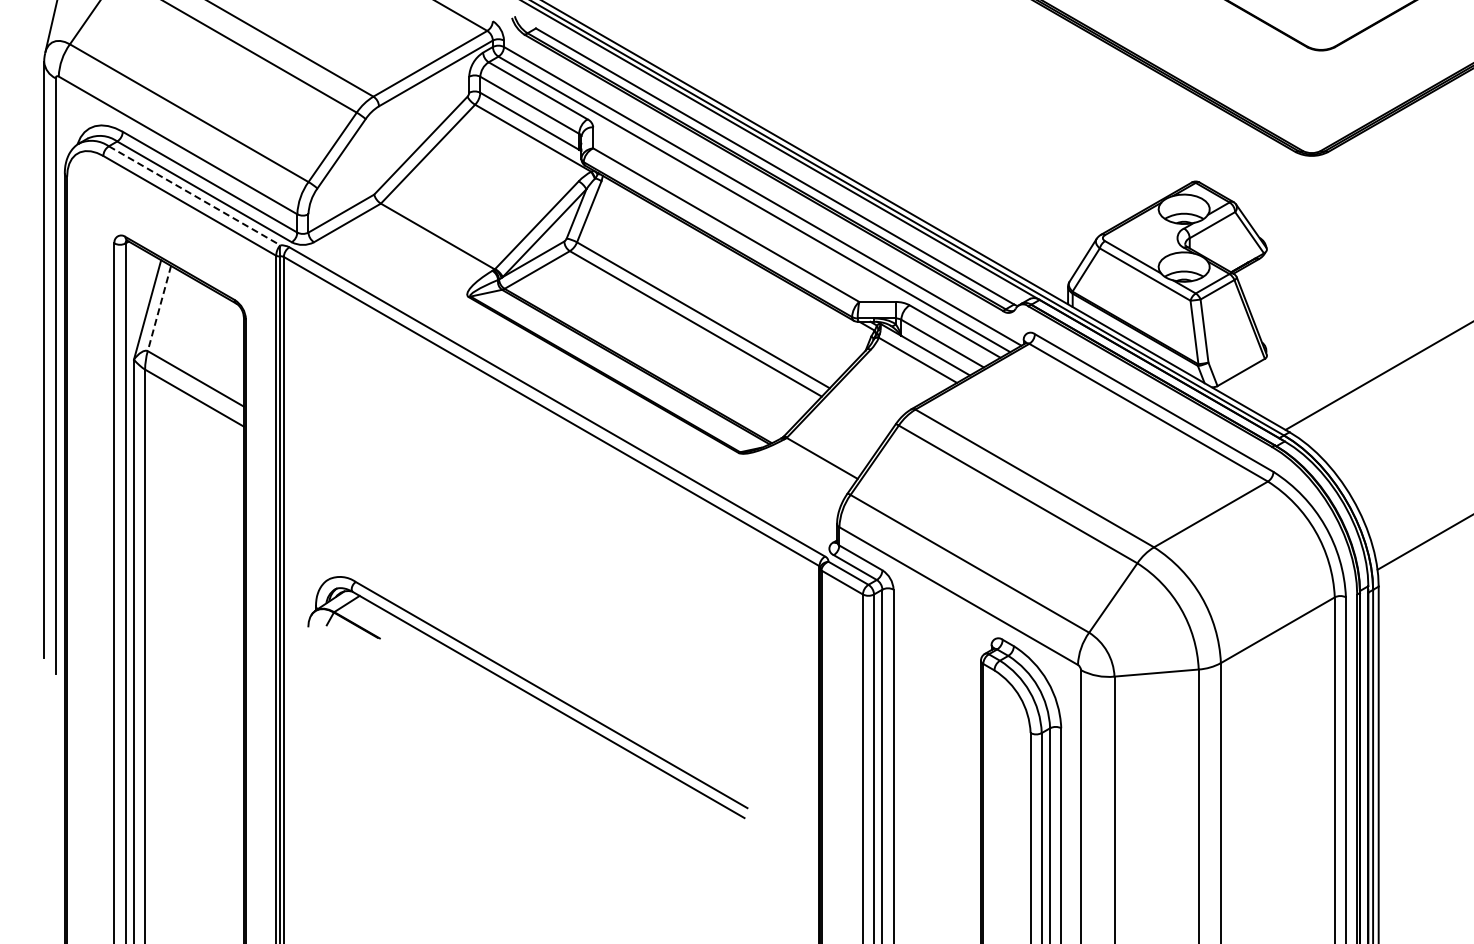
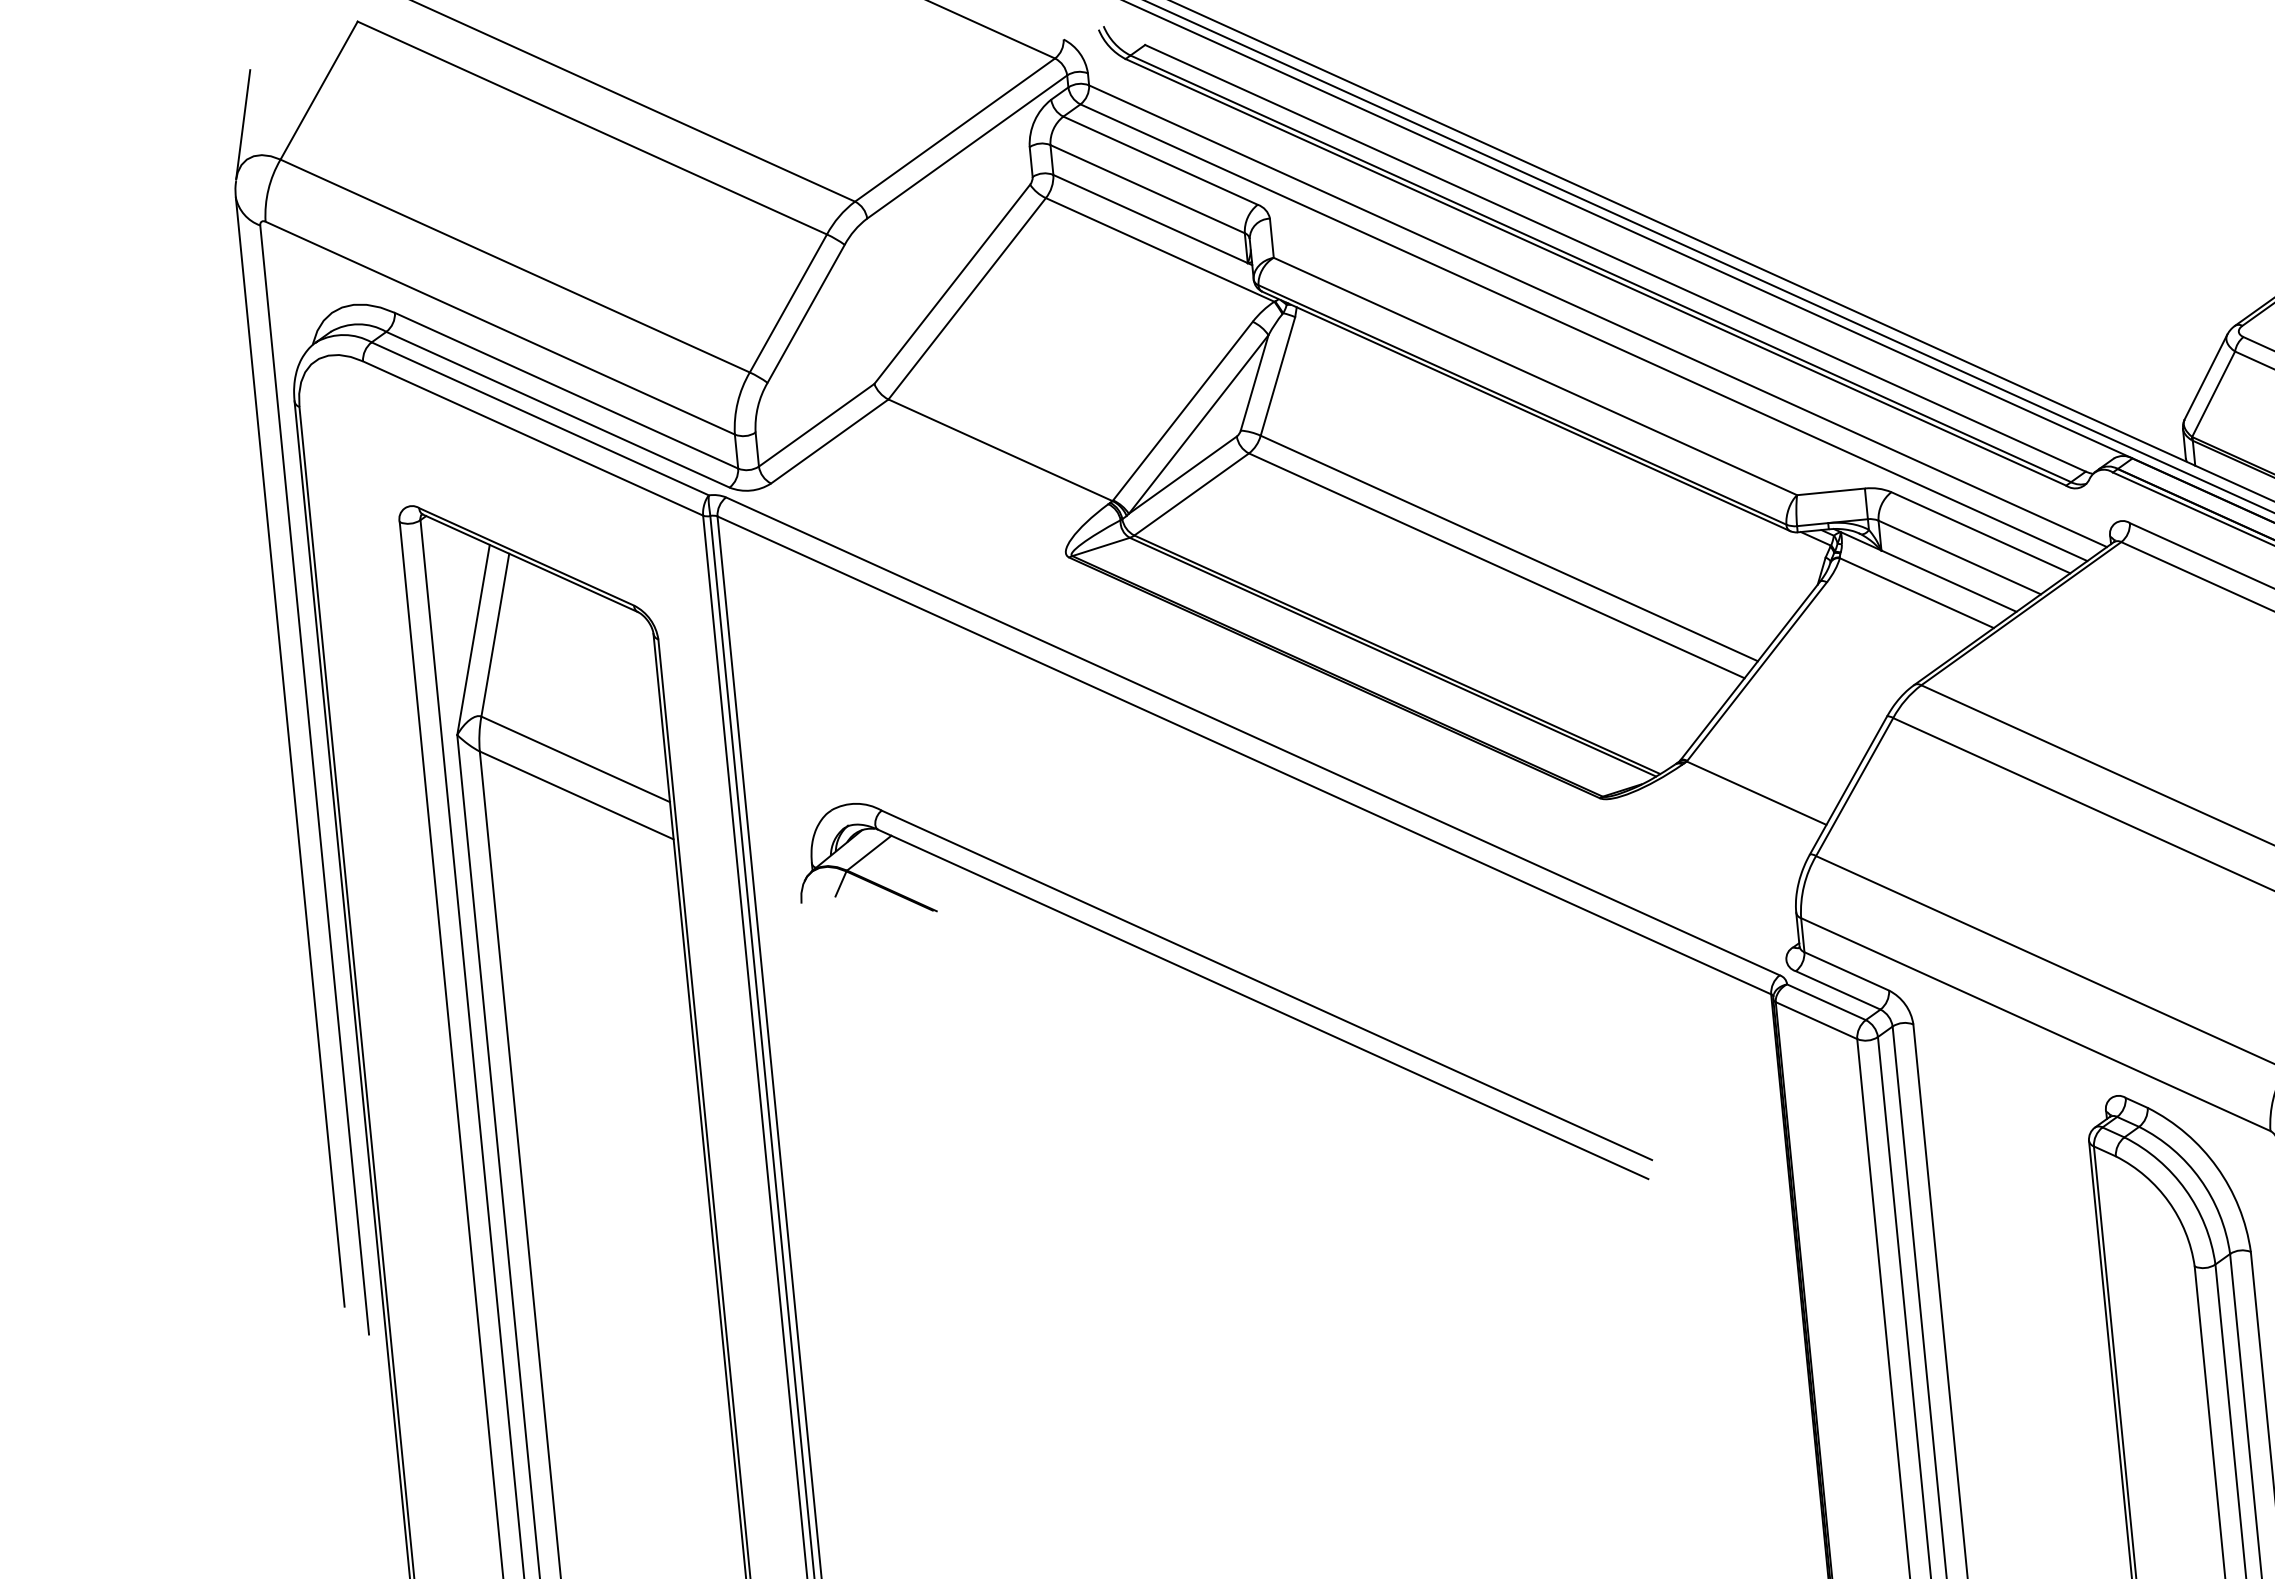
line: (195, 196) -> (542, 420), dashed -> solid
line: (159, 309) -> (495, 636), dashed -> solid
part: (527, 697) -> (1222, 994), moved

